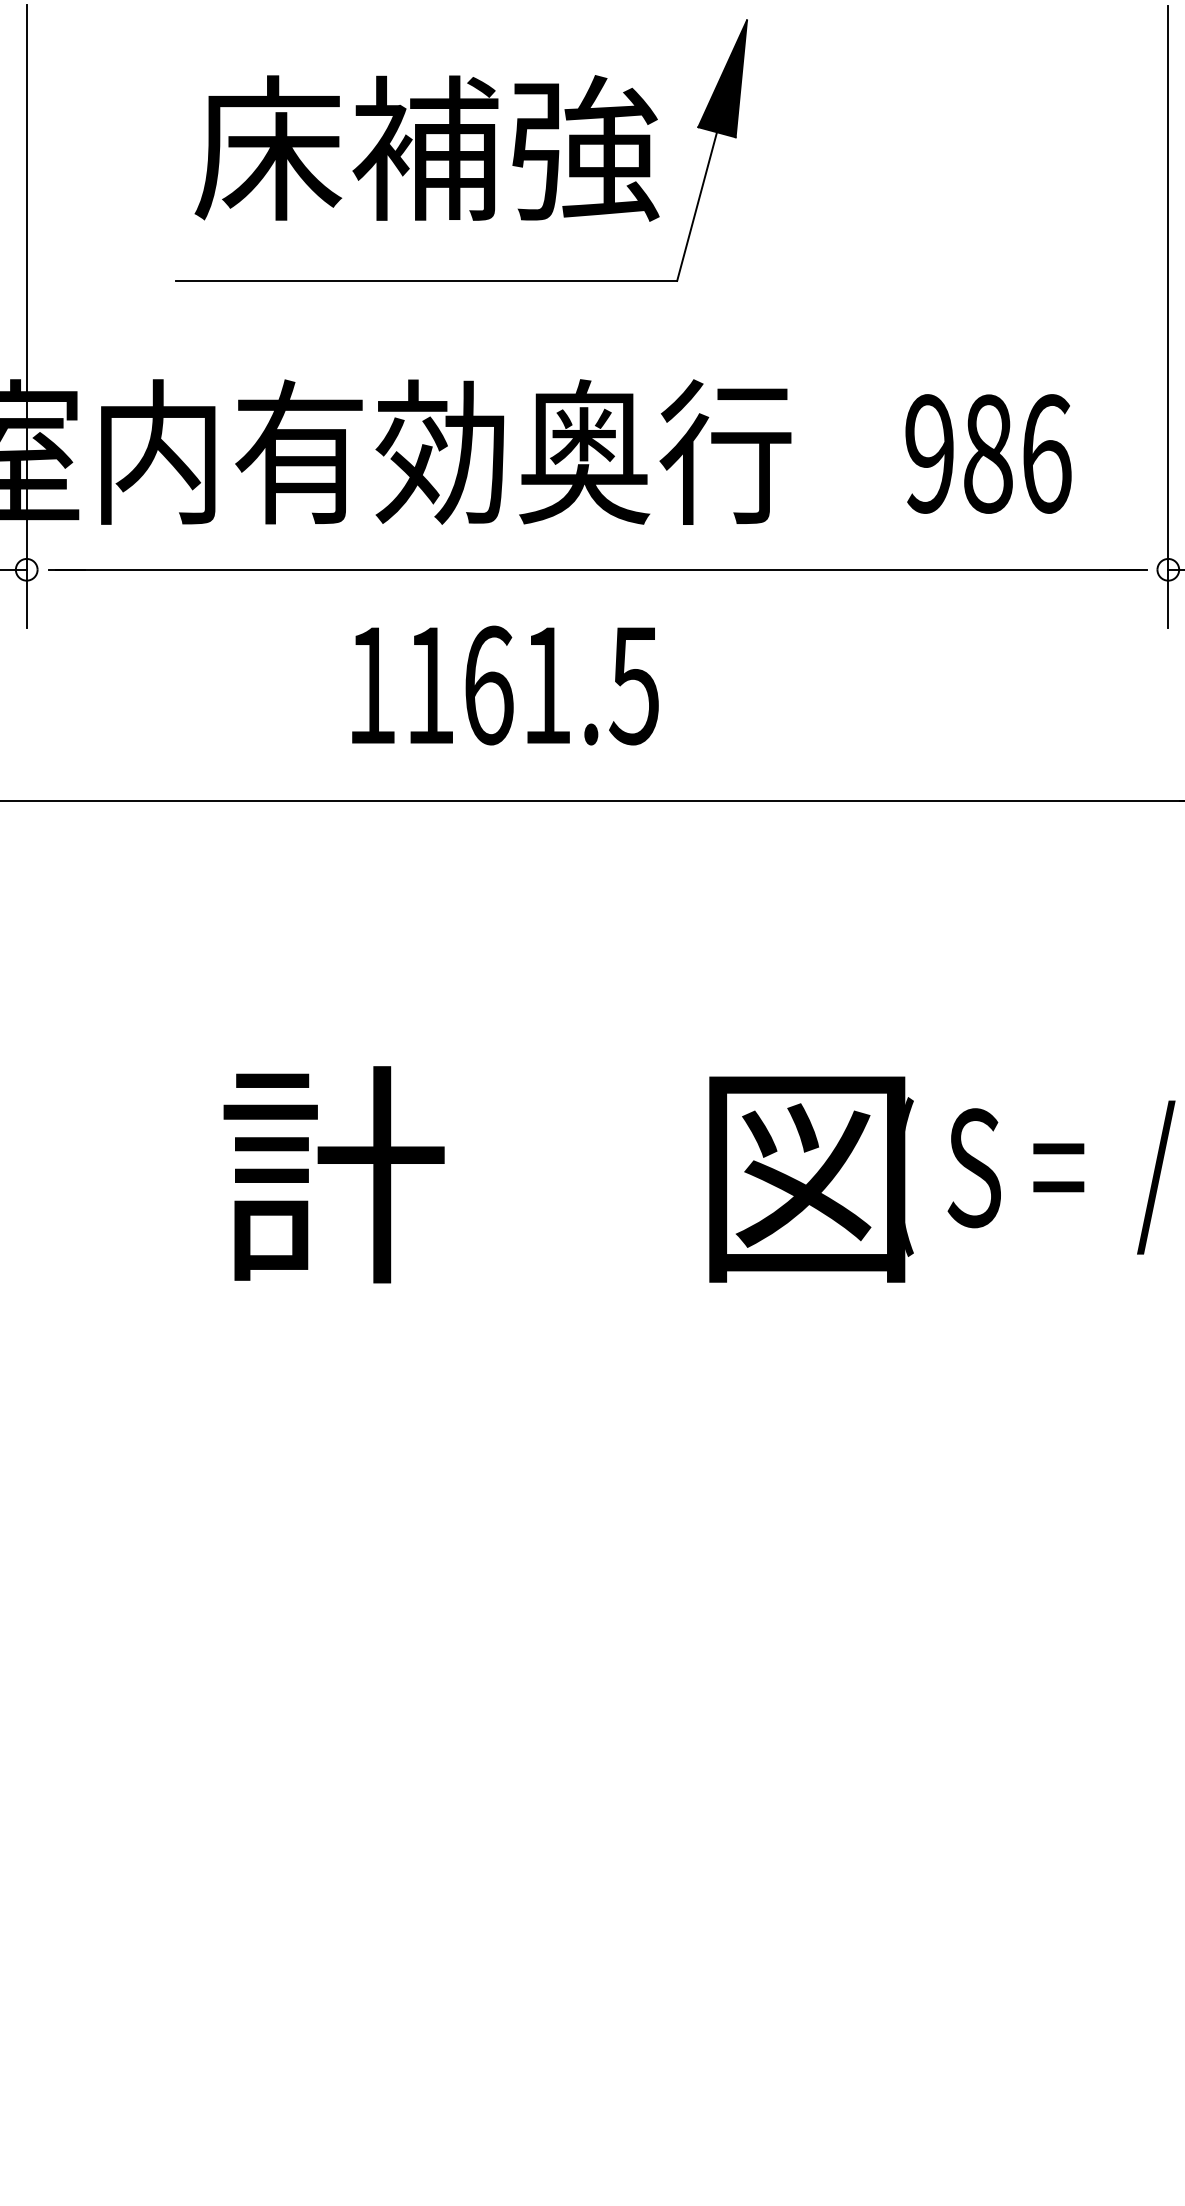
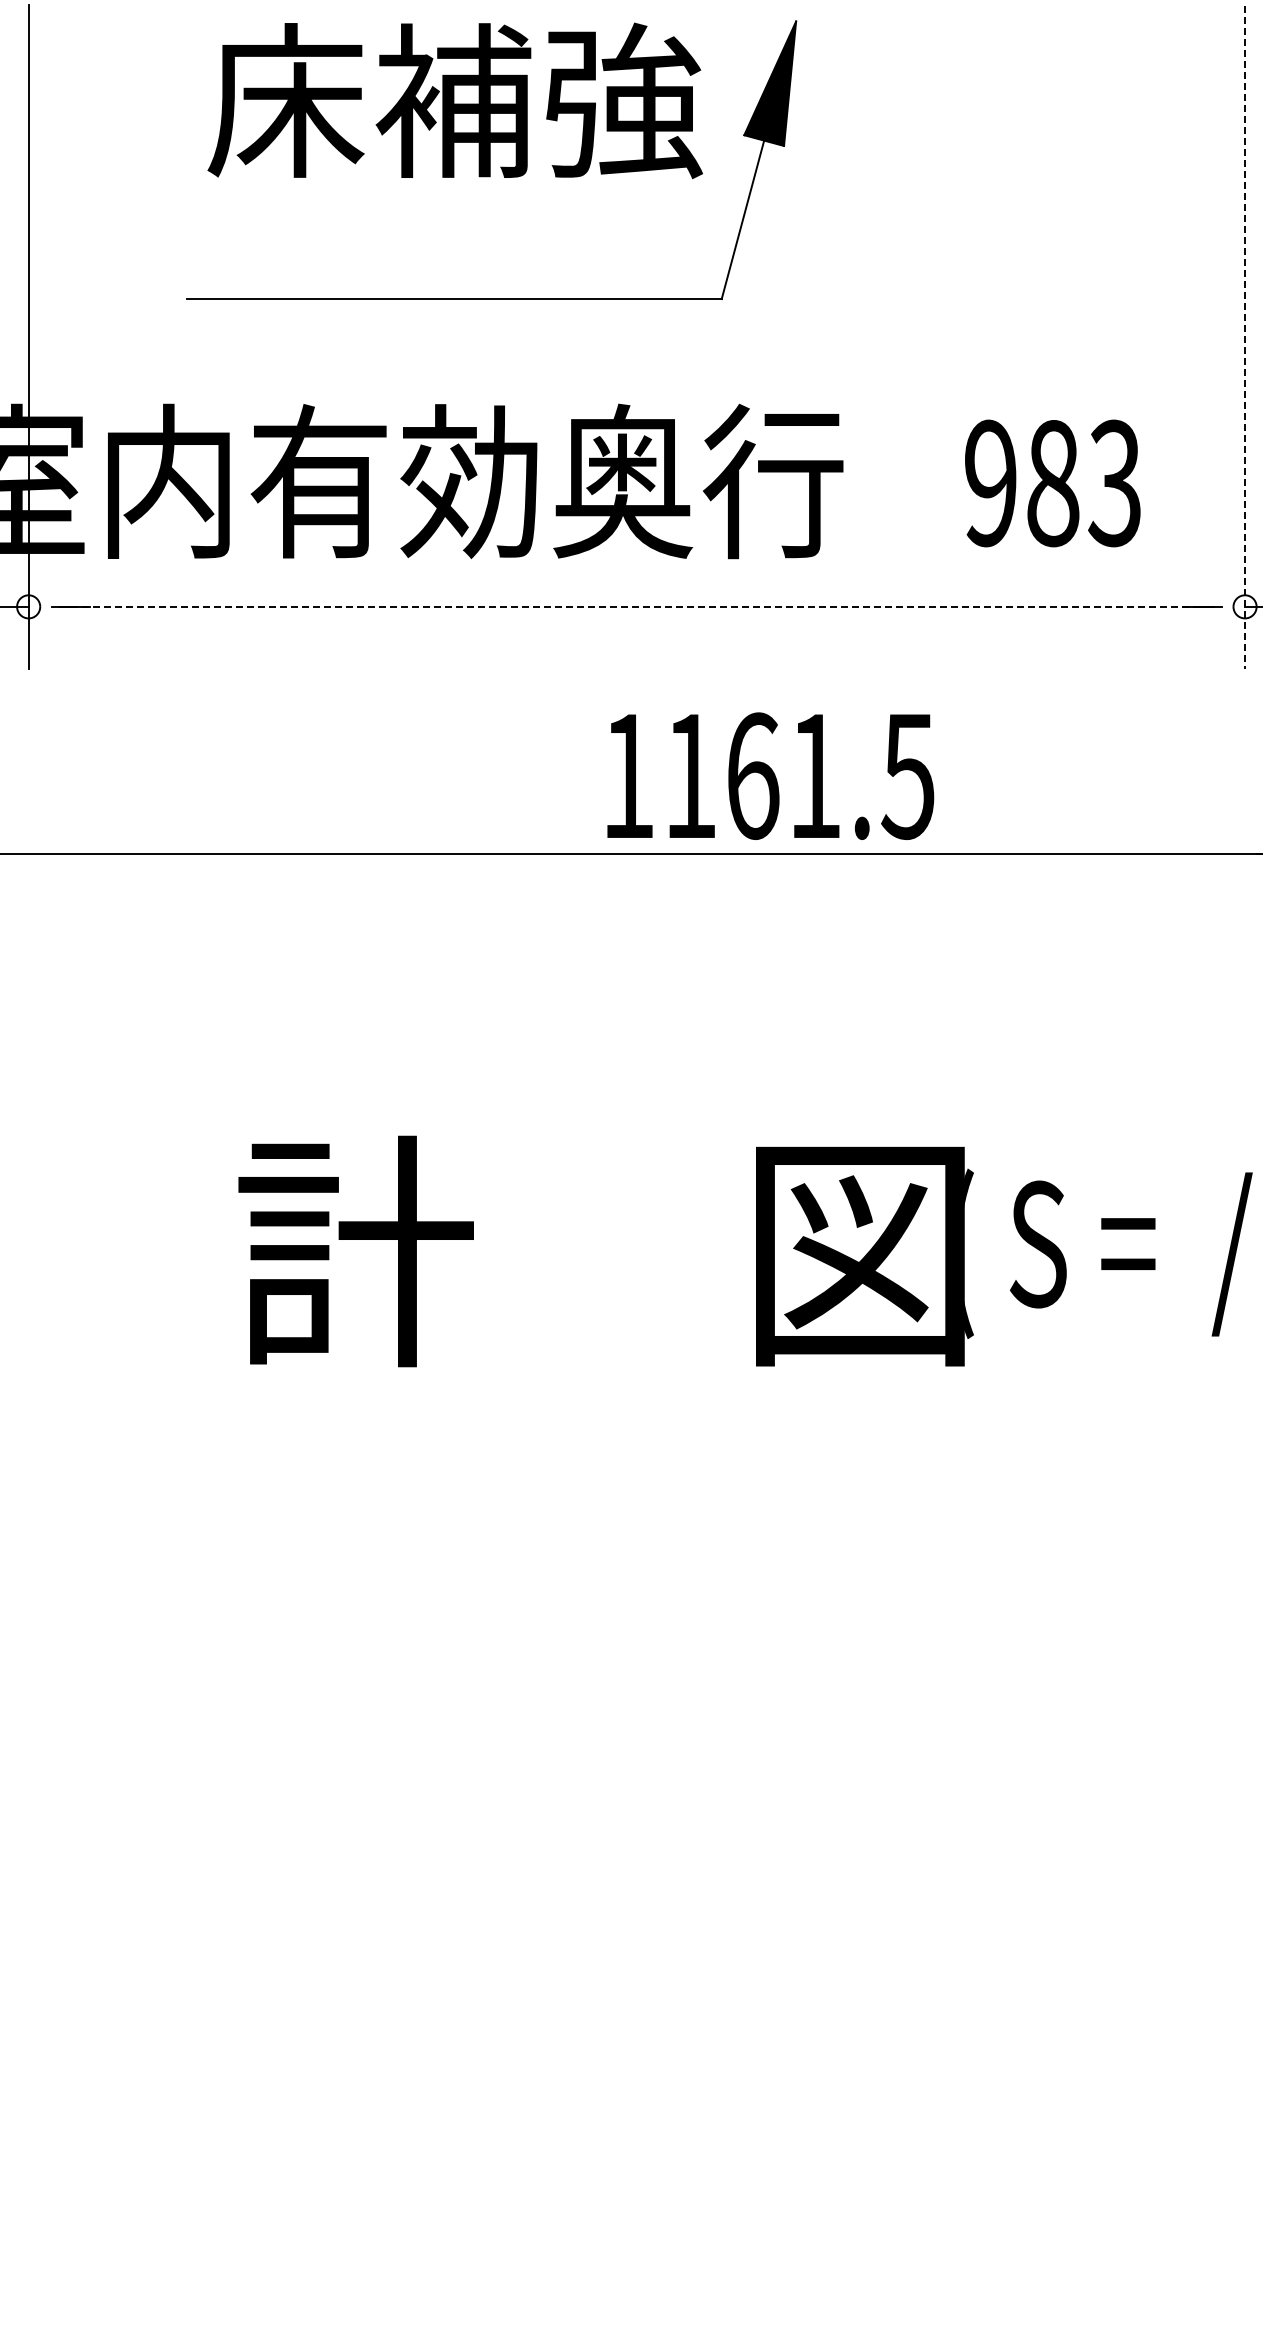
text: (426, 148) -> (454, 100), moved
line: (1168, 317) -> (1245, 337), solid -> dashed
text: (1045, 454) -> (1114, 483), 986 -> 983
line: (598, 569) -> (637, 606), solid -> dashed
text: (505, 684) -> (770, 775), moved

